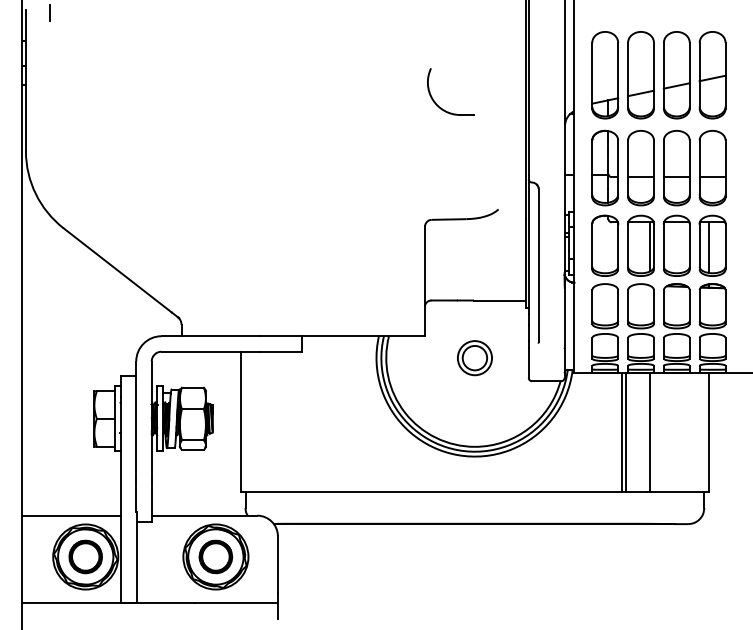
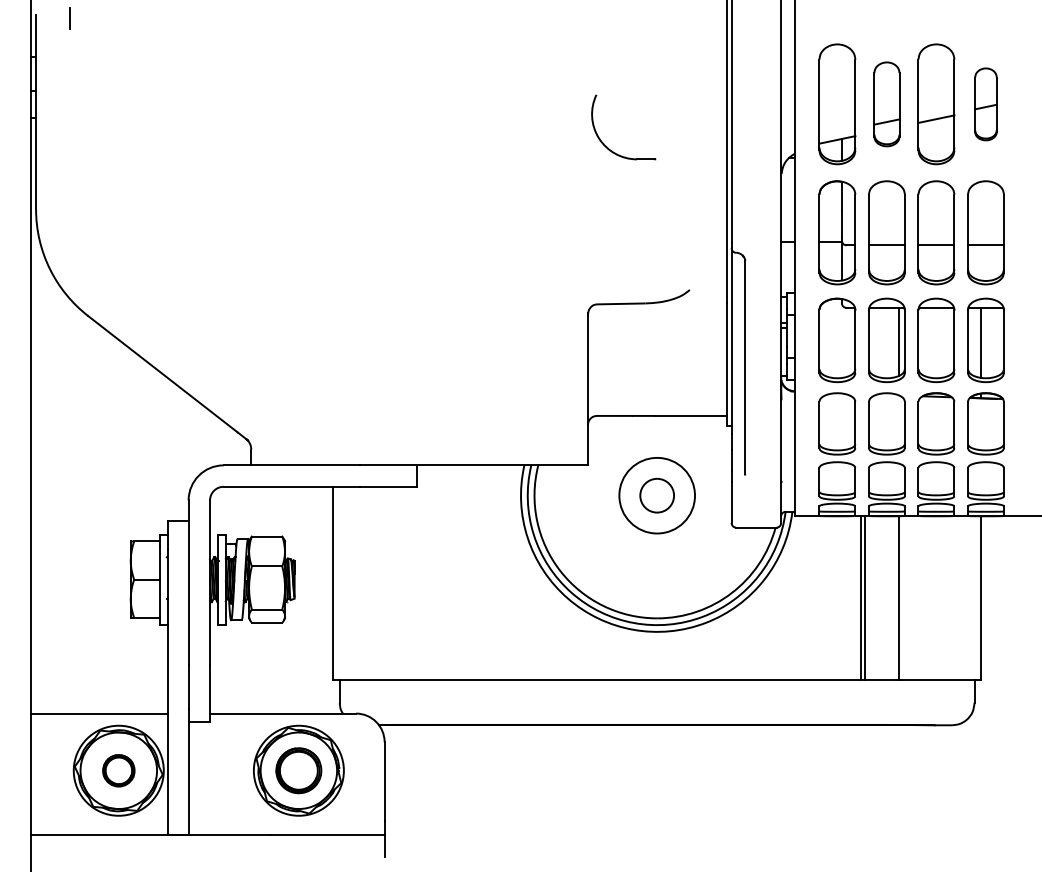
part: (640, 75) -> (886, 104), size x0.7
part: (712, 75) -> (985, 104), size x0.6
circle: (474, 358) -> (656, 495), size x1.6
part: (85, 556) -> (118, 770), size x0.7

